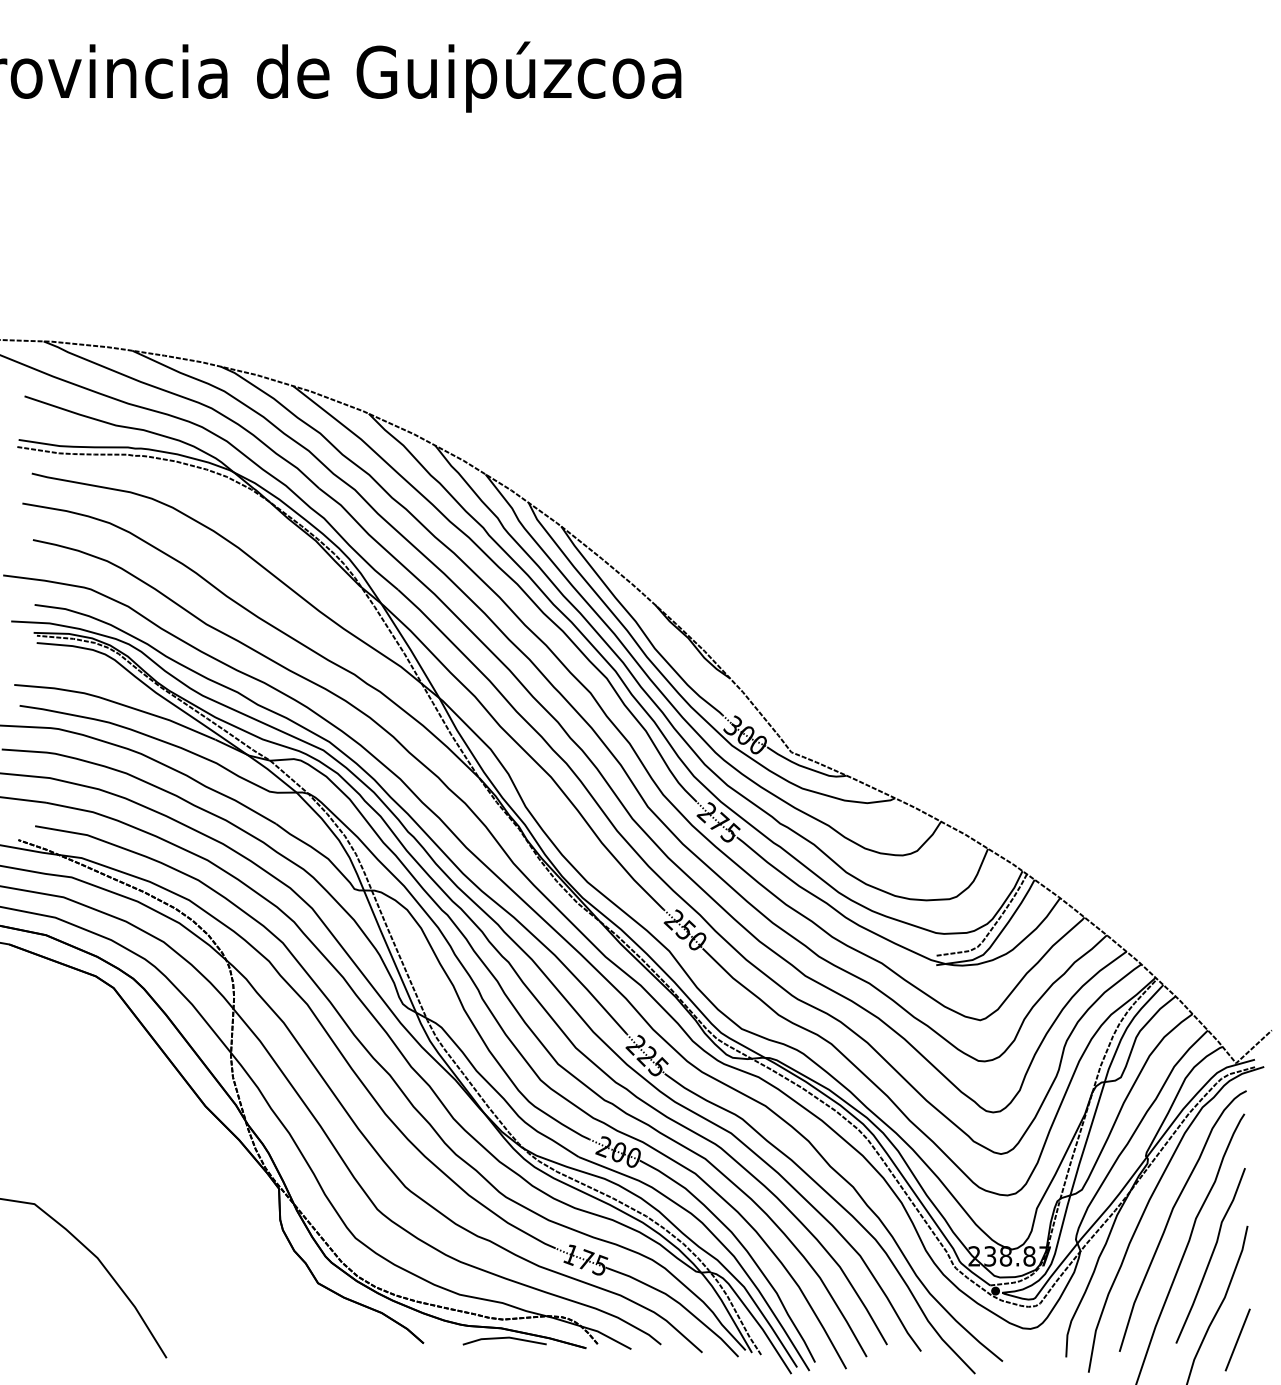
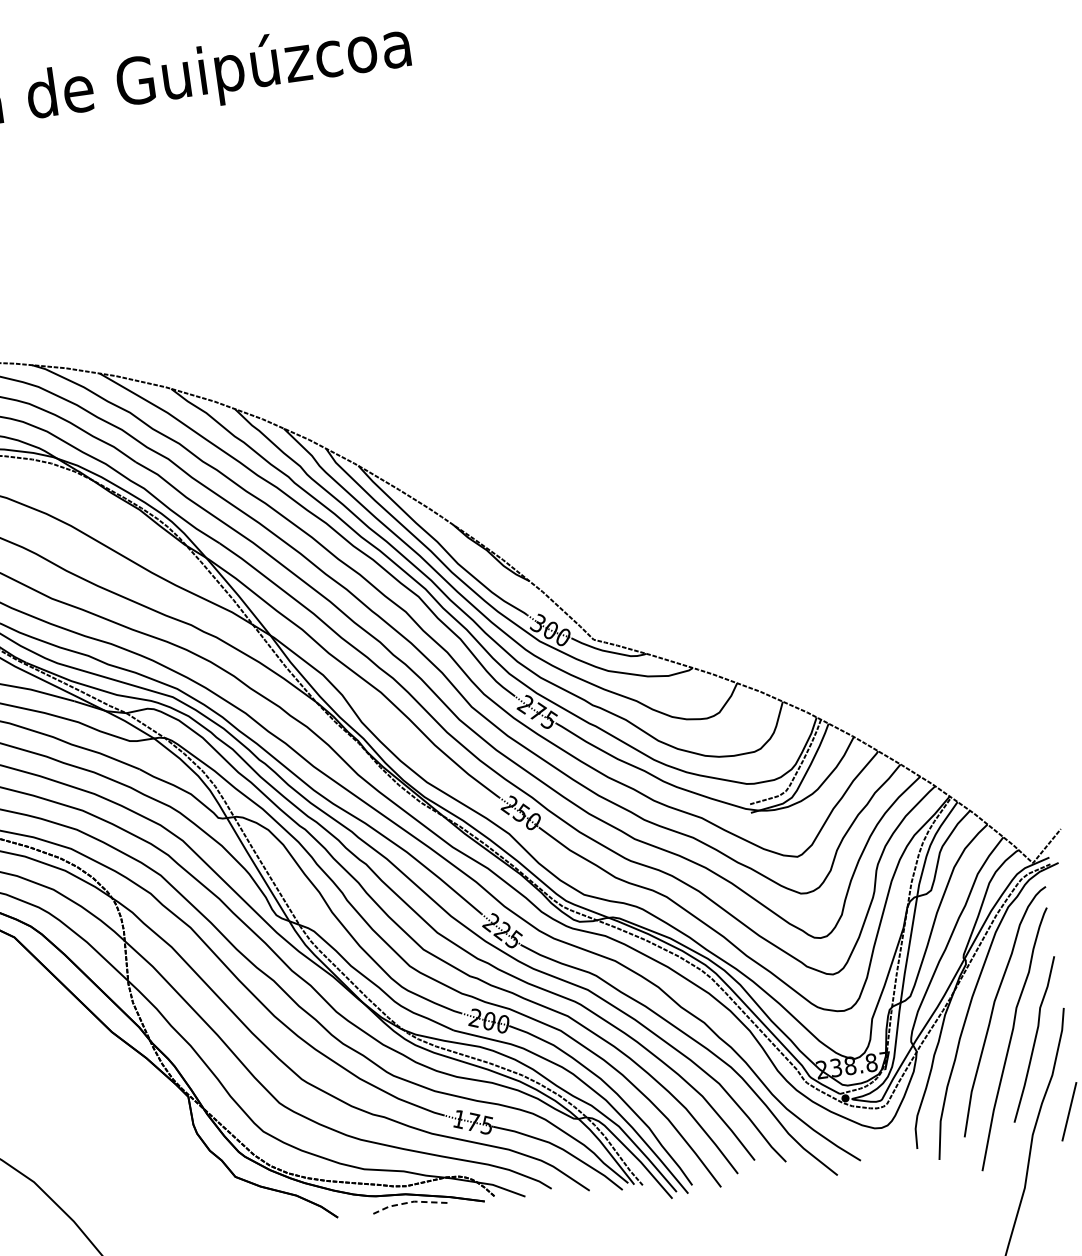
line: (505, 1337) -> (410, 1201), solid -> dashed

